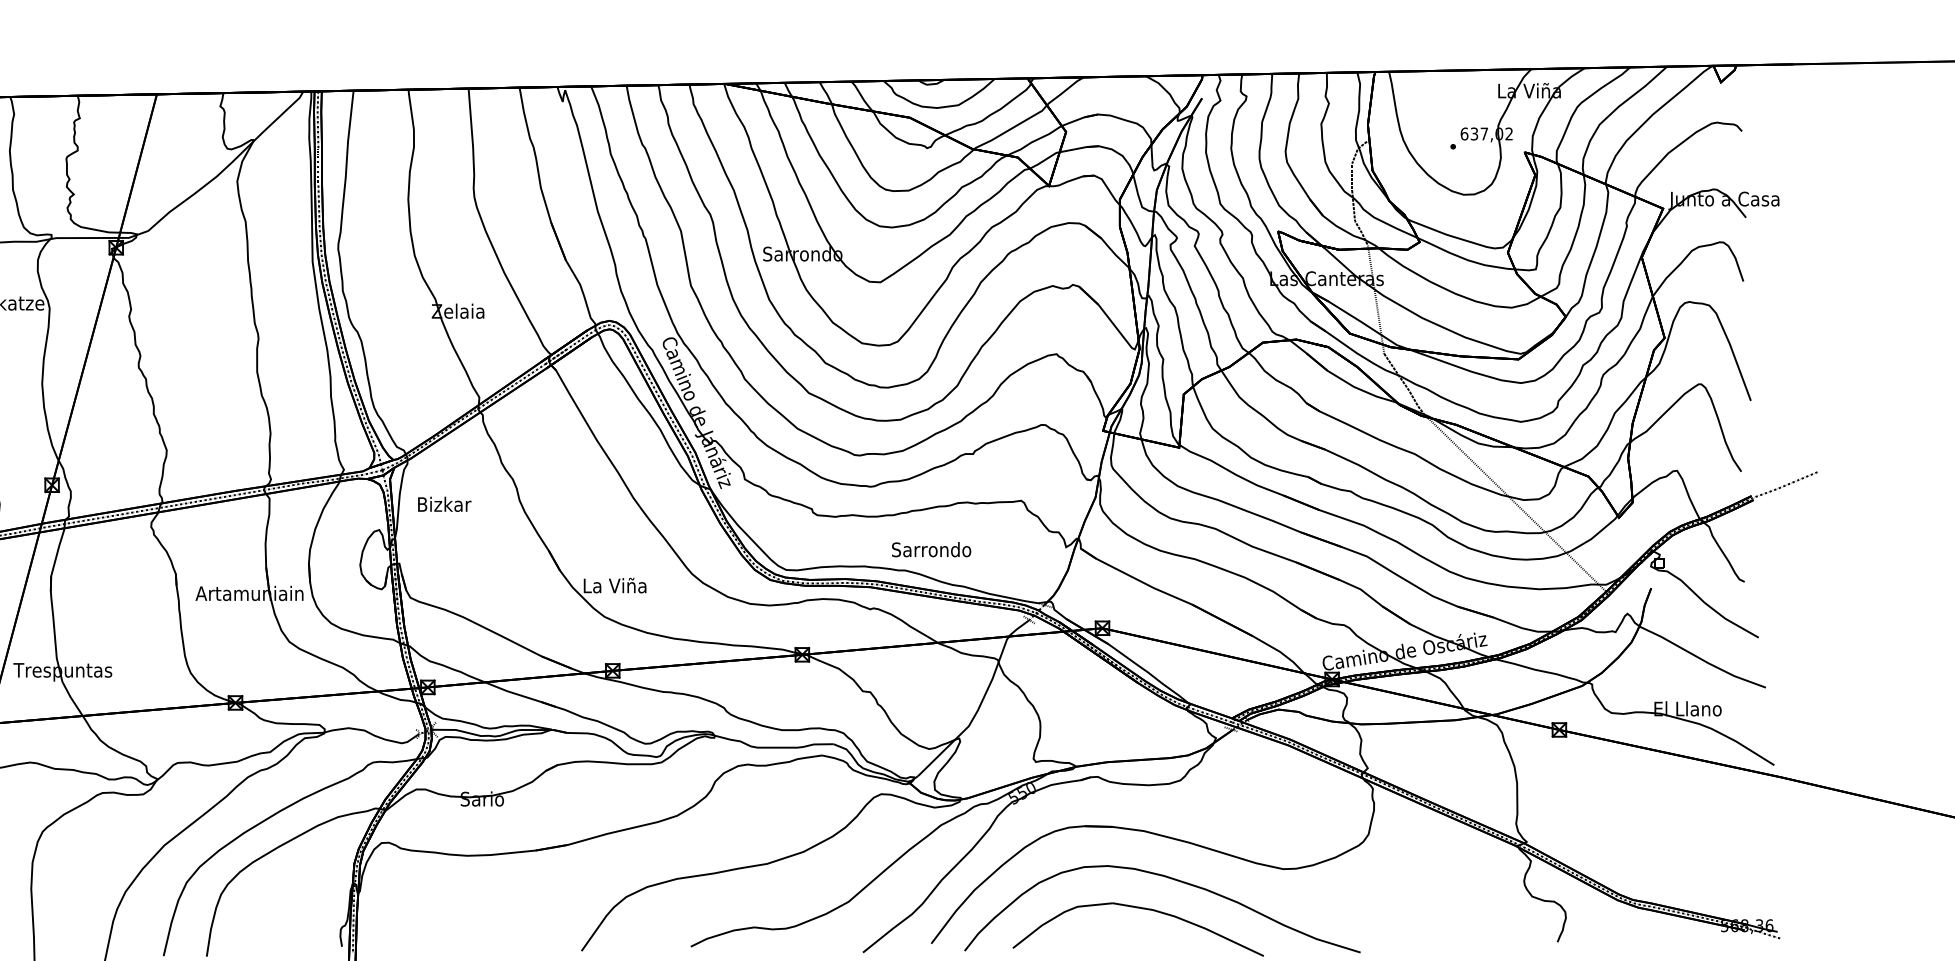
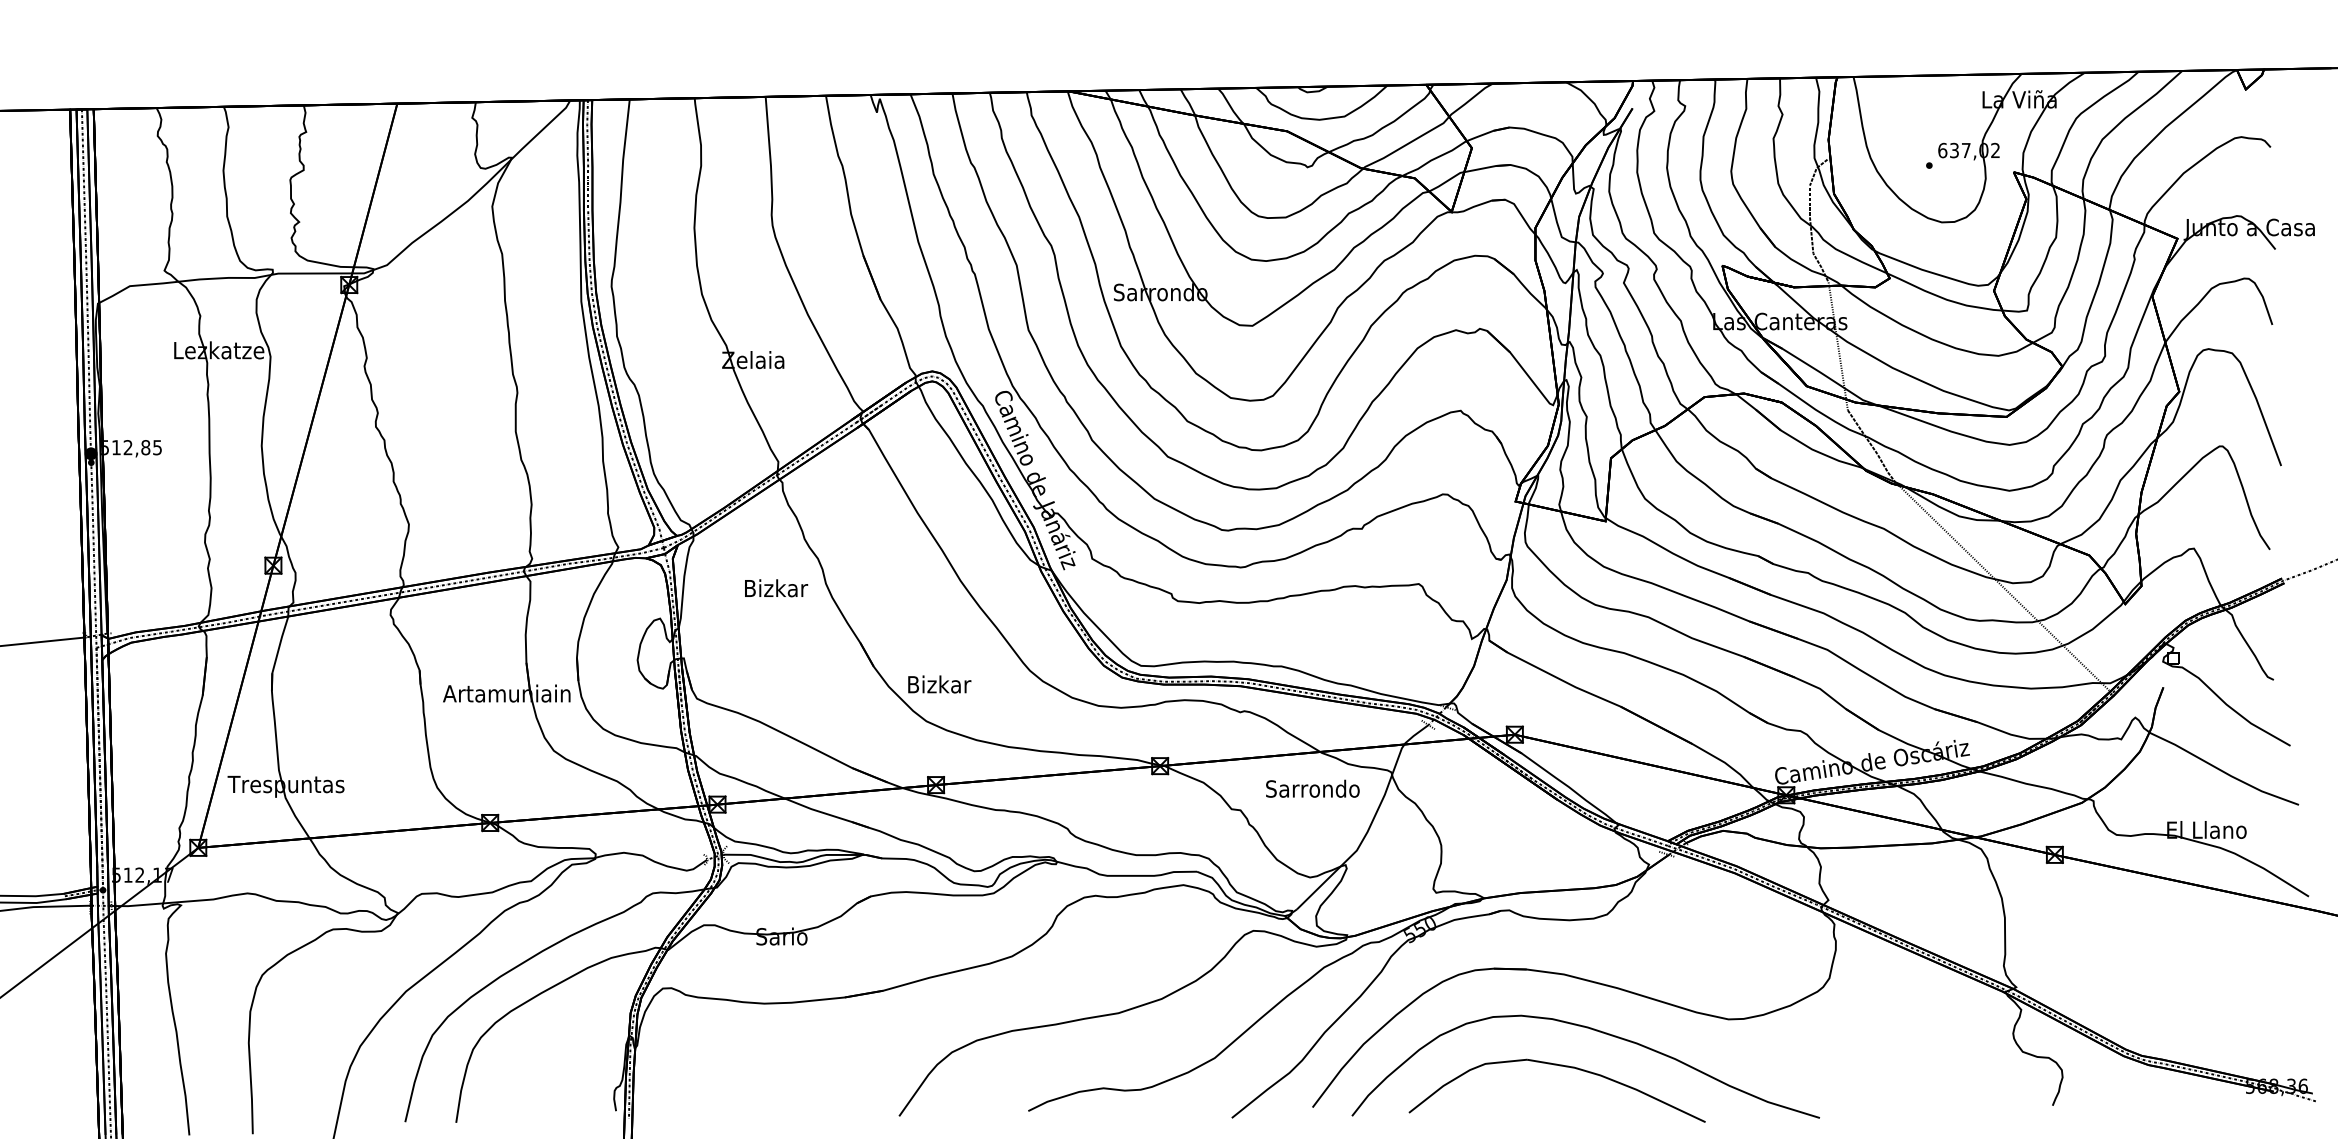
text: (444, 504) -> (776, 588), moved
text: (931, 549) -> (1312, 788), moved
text: (614, 585) -> (938, 684), La Viña -> Bizkar

